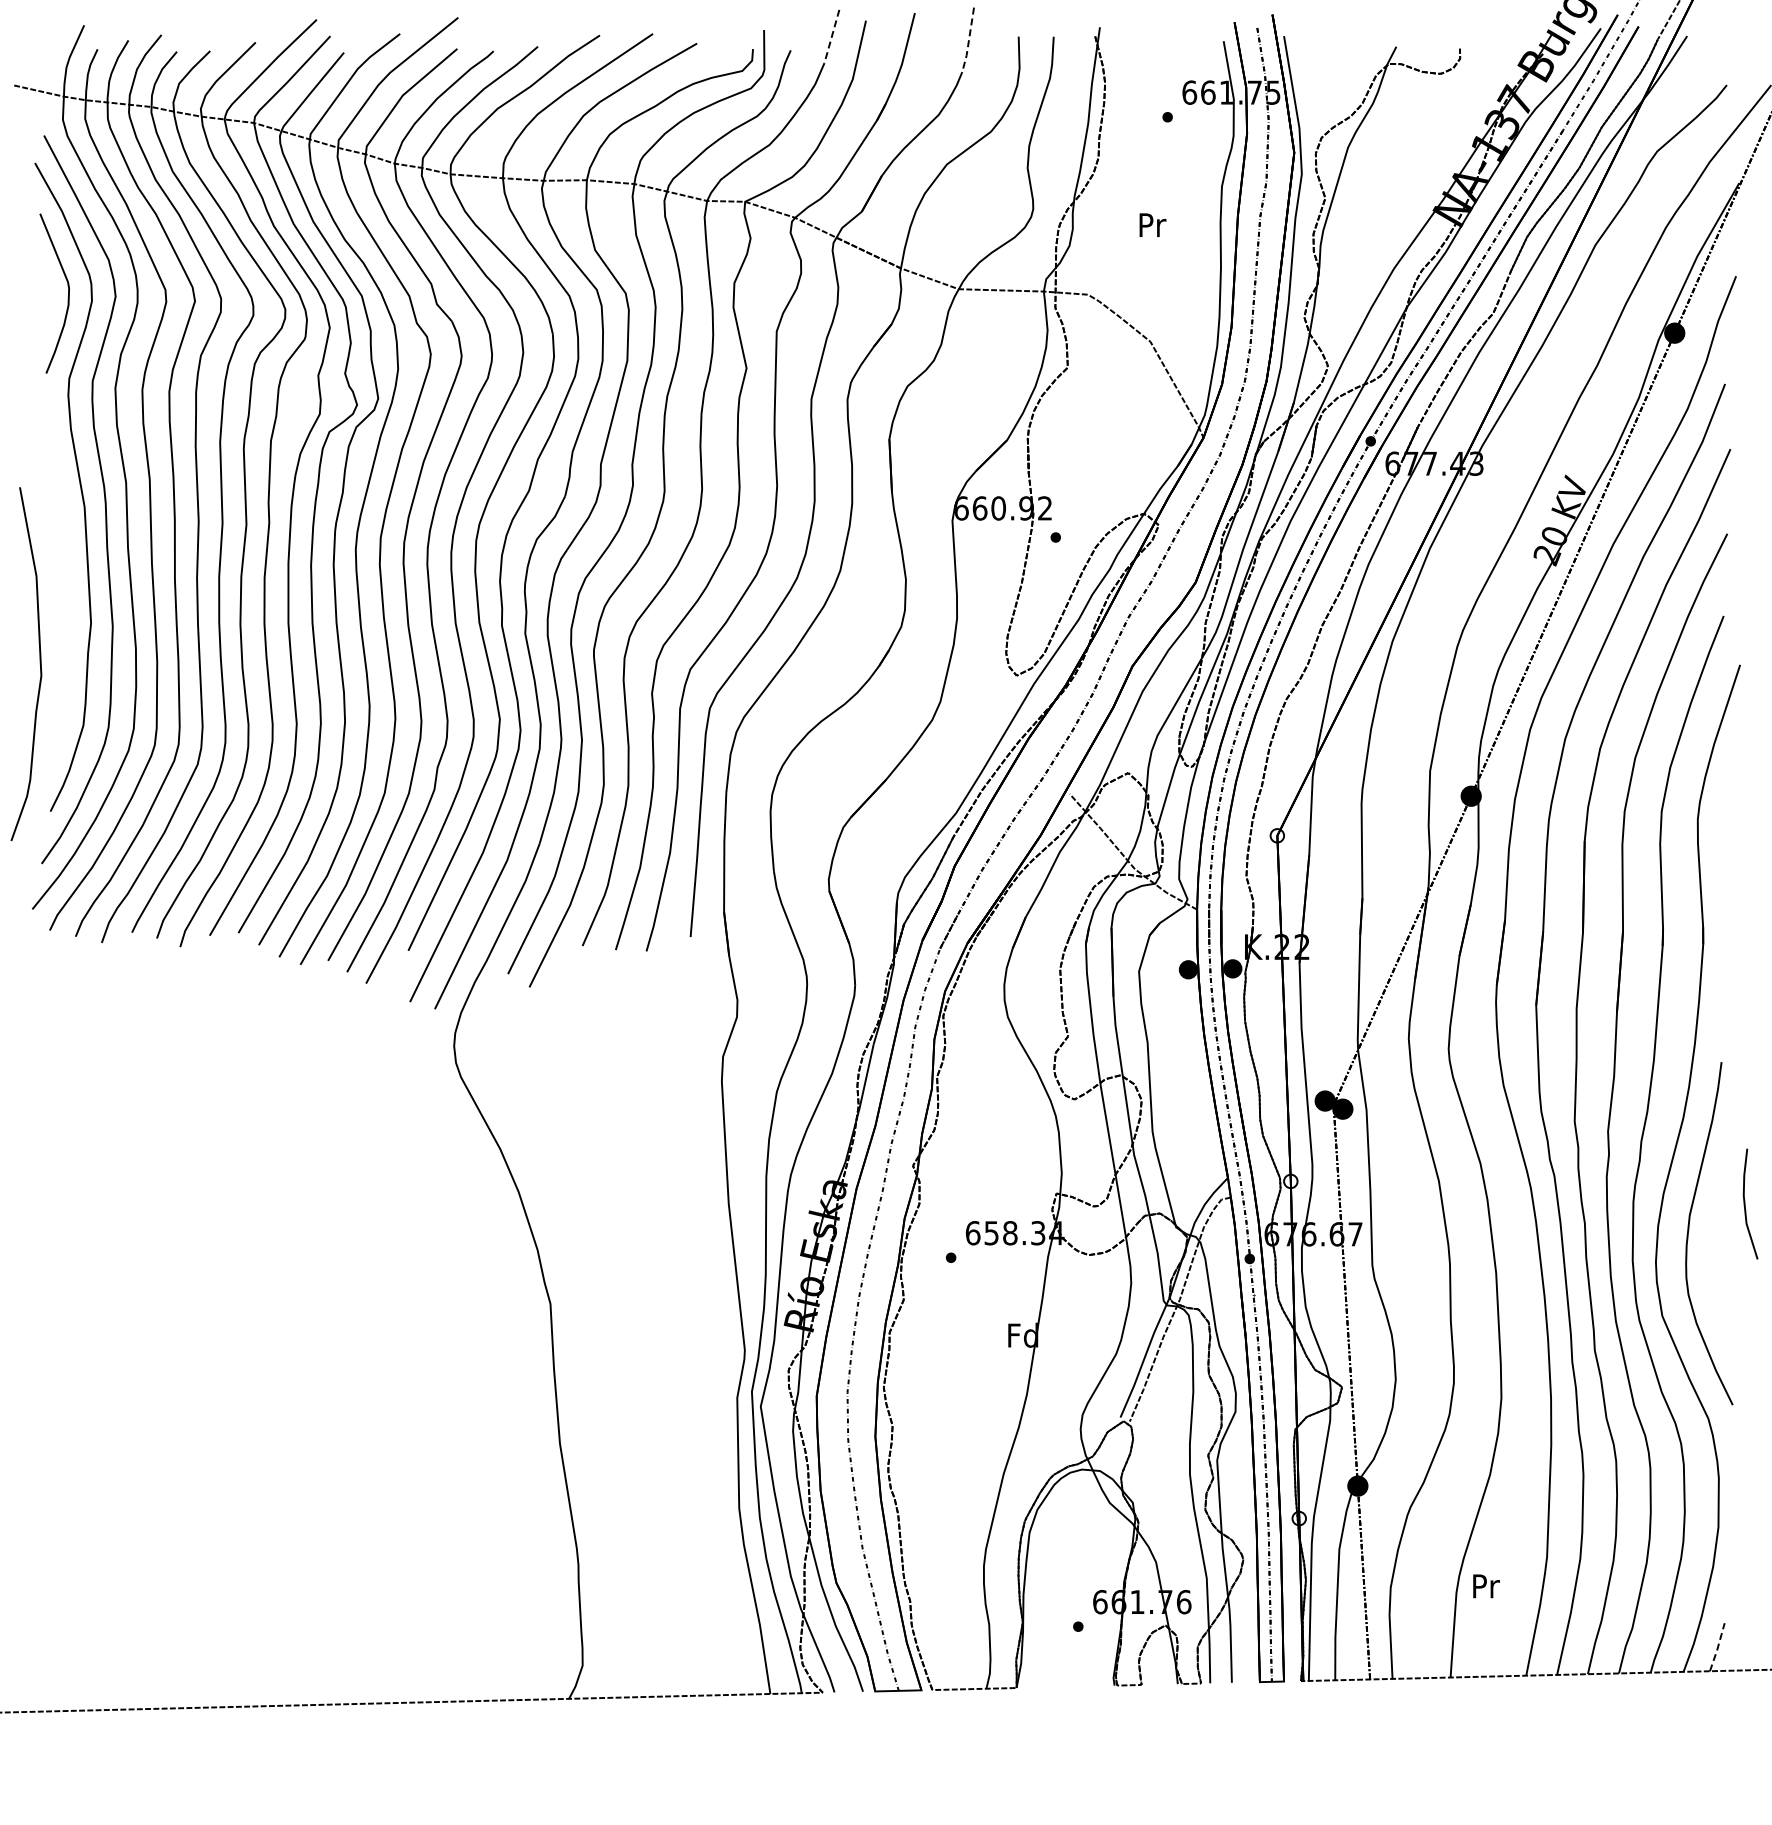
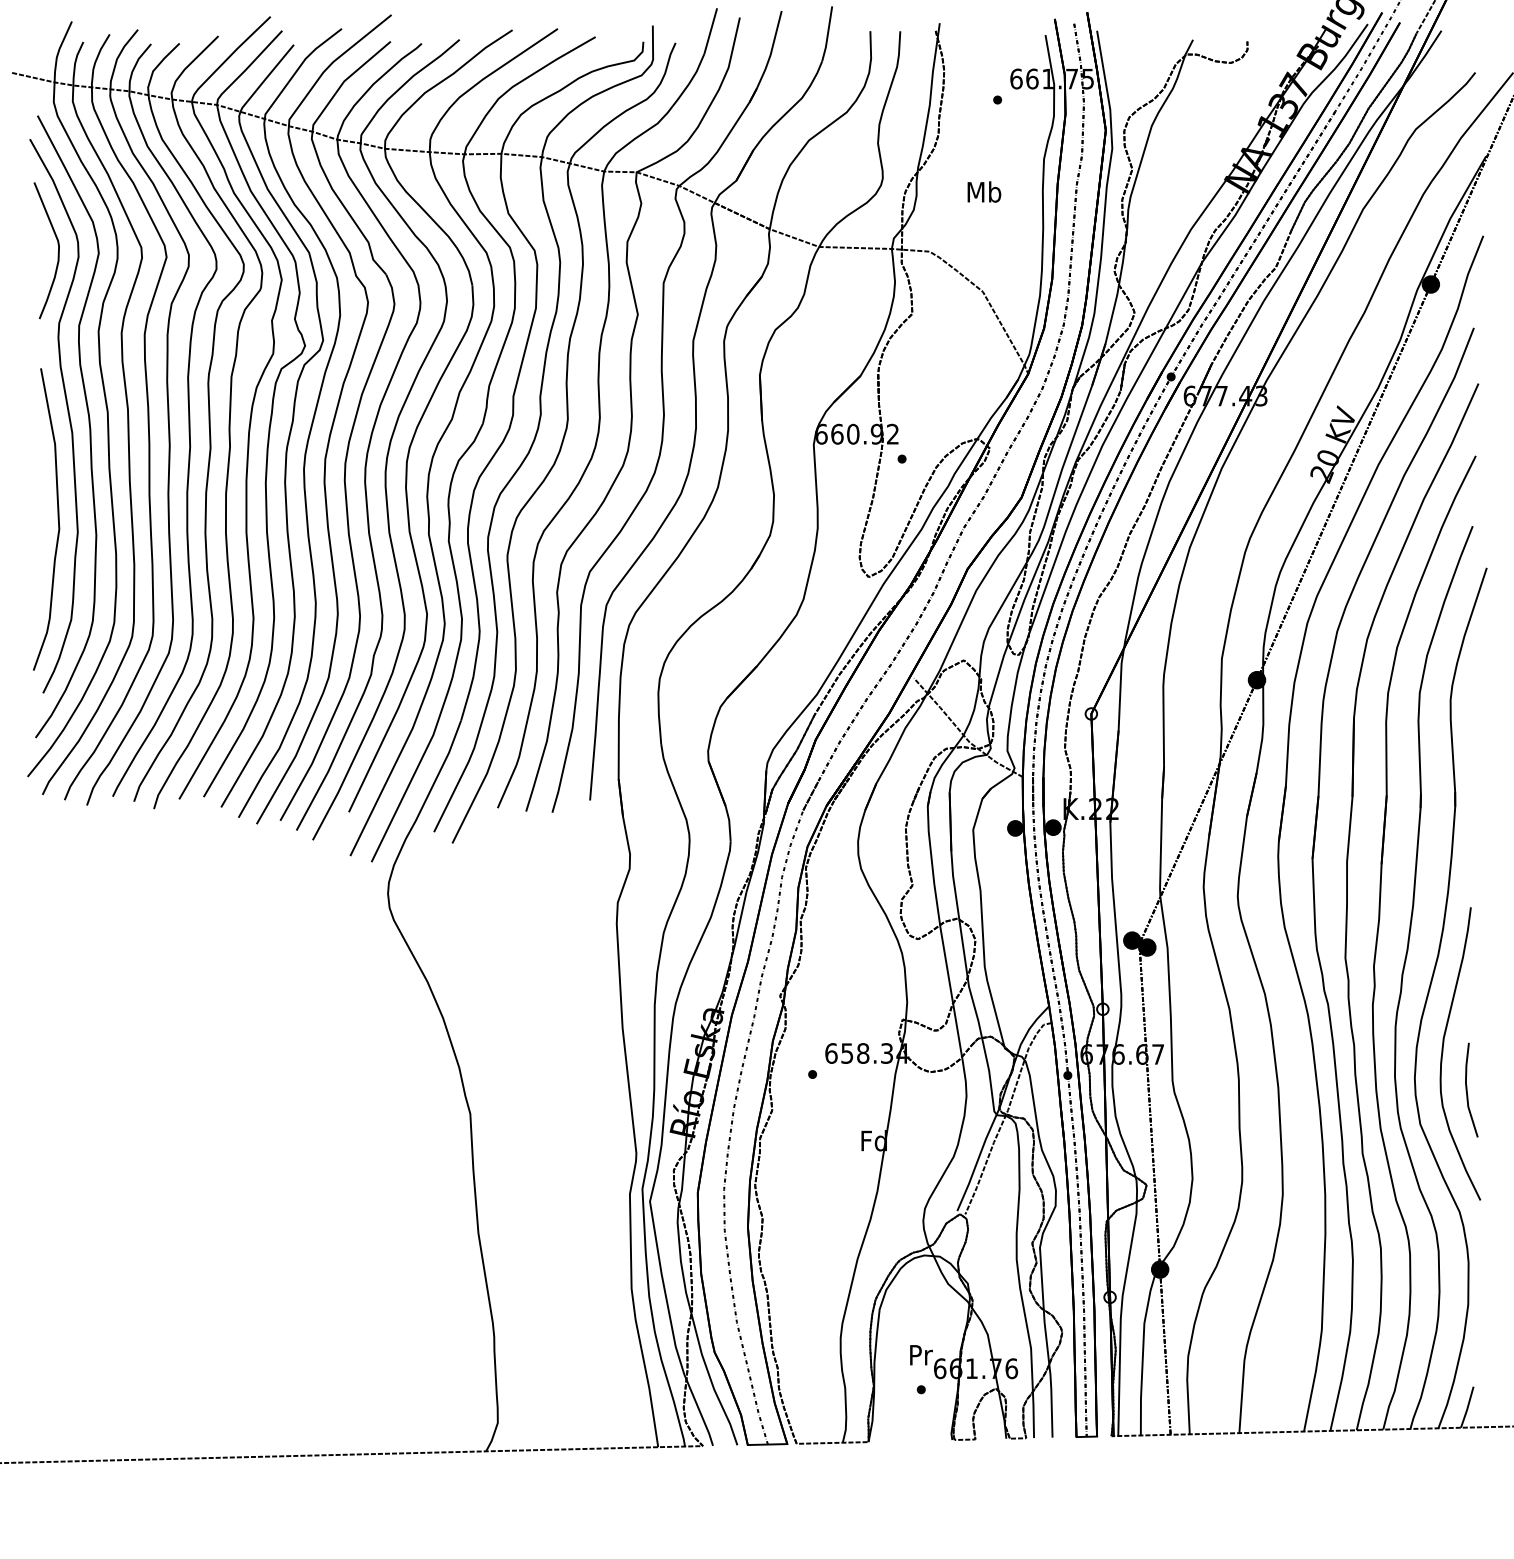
line: (831, 36) -> (710, 31), dashed -> solid
line: (968, 40) -> (827, 34), dashed -> solid
text: (1151, 224) -> (983, 191), Pr -> Mb
curve: (39, 663) -> (57, 518), moved
line: (1745, 1203) -> (1467, 1089), moved
text: (1486, 1586) -> (921, 1355), moved
line: (1717, 1647) -> (1467, 1407), dashed -> solid

